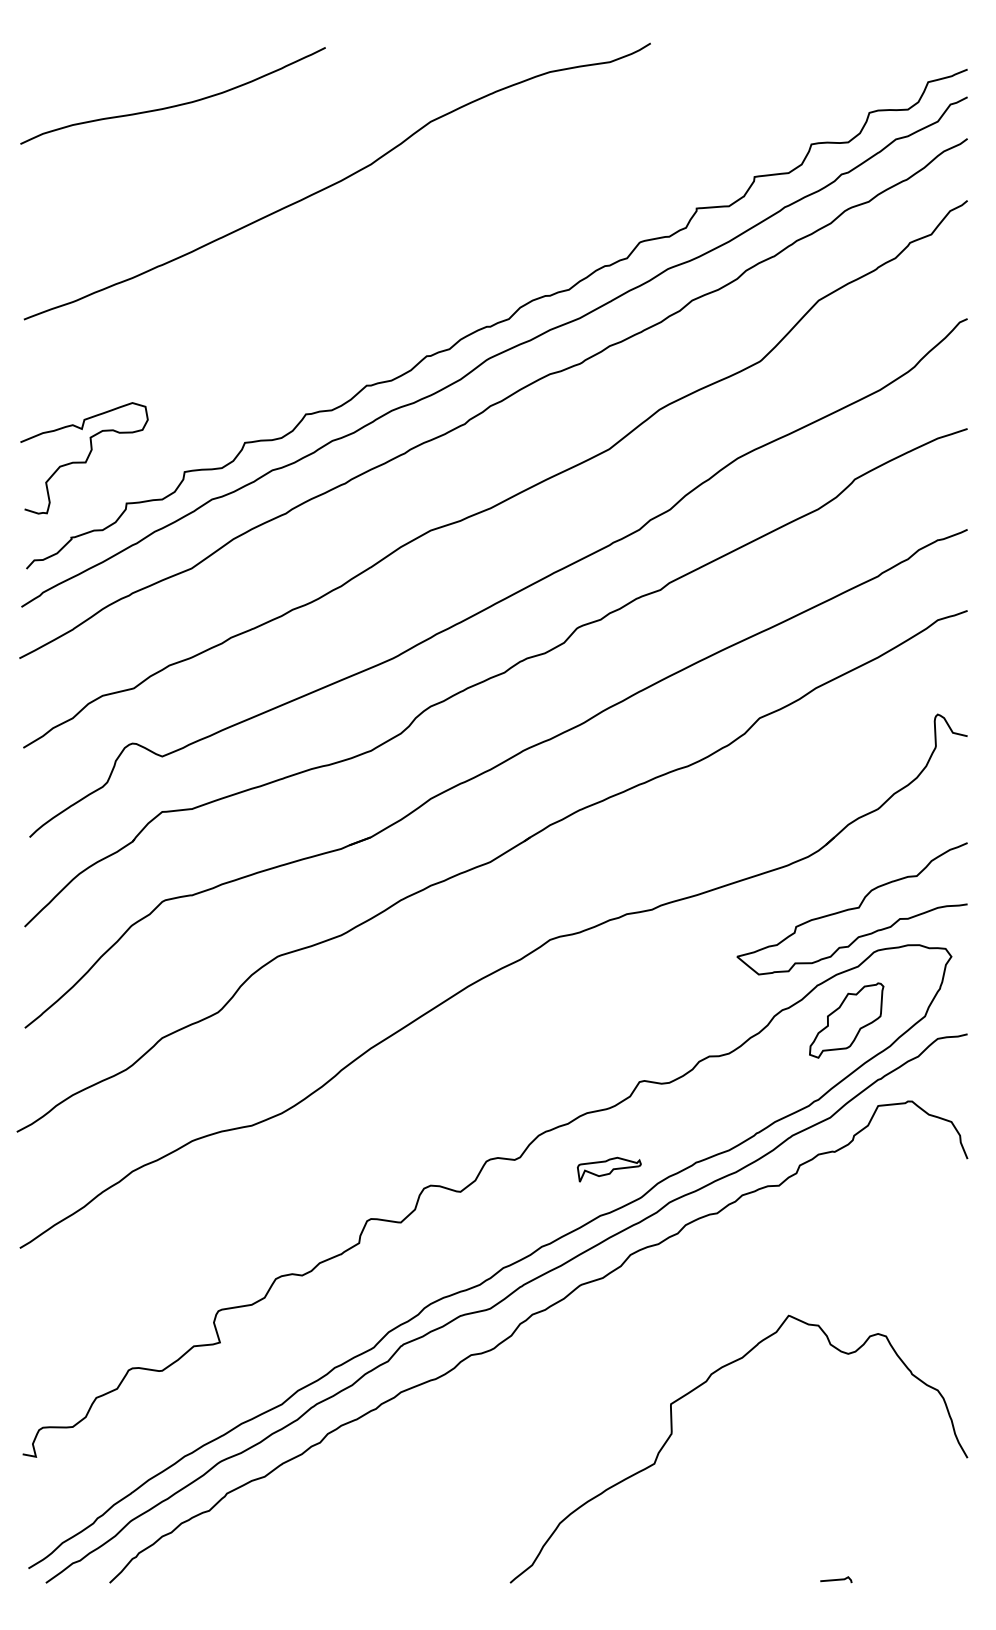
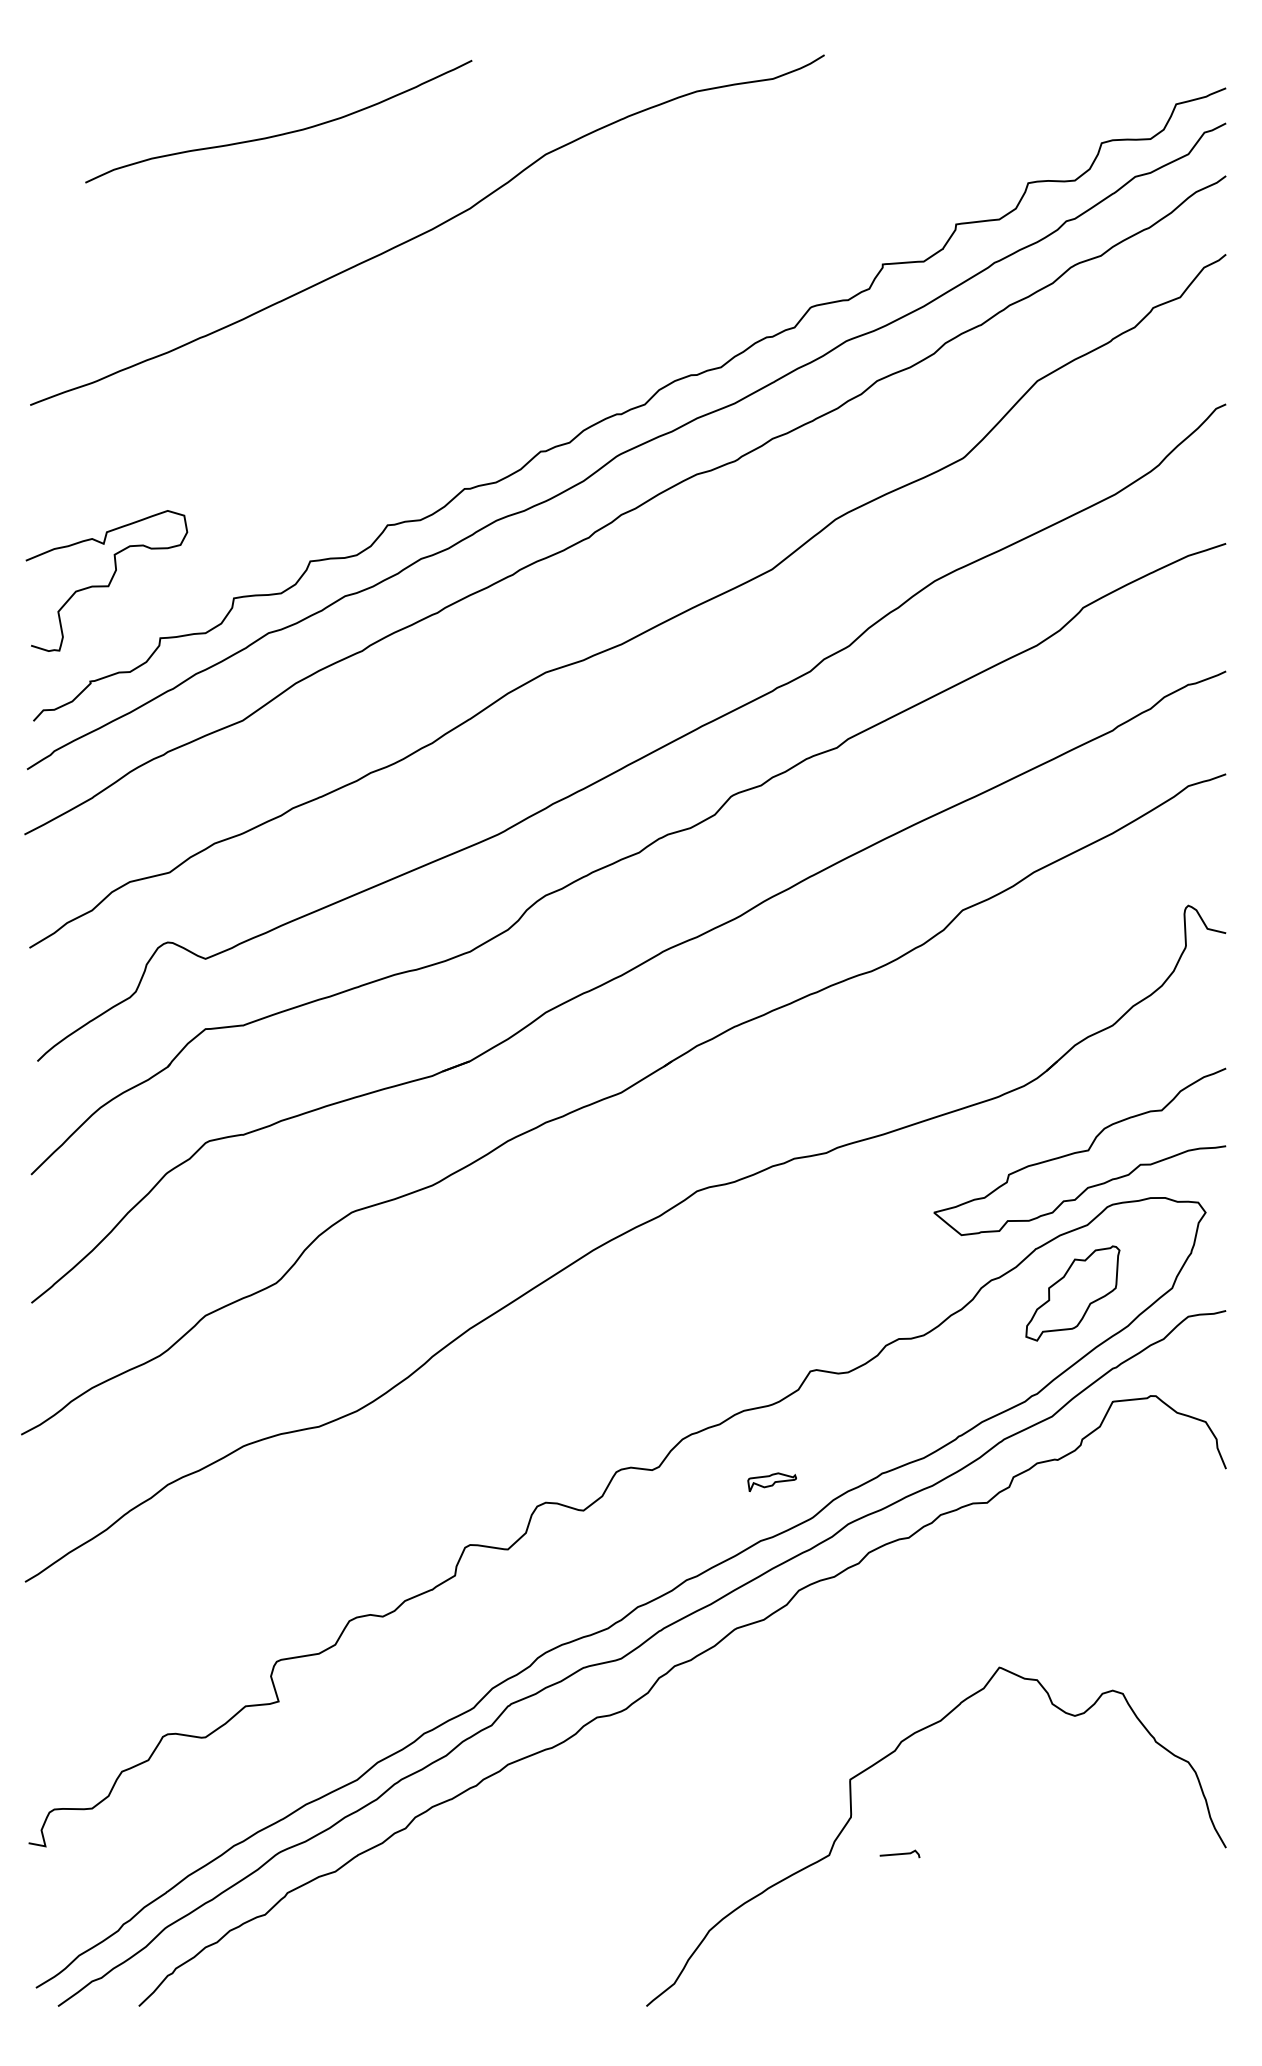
curve: (172, 105) -> (278, 133), moved
part: (609, 1169) -> (772, 1482), size x0.6
line: (836, 1579) -> (900, 1853), moved

